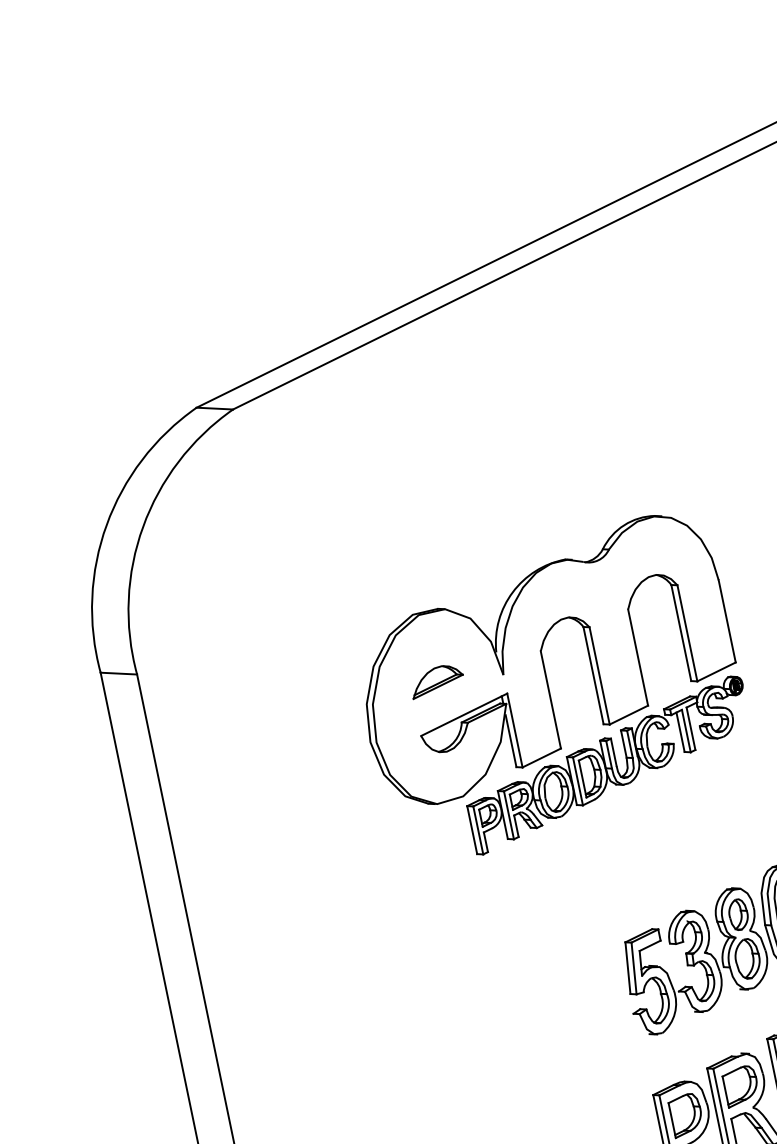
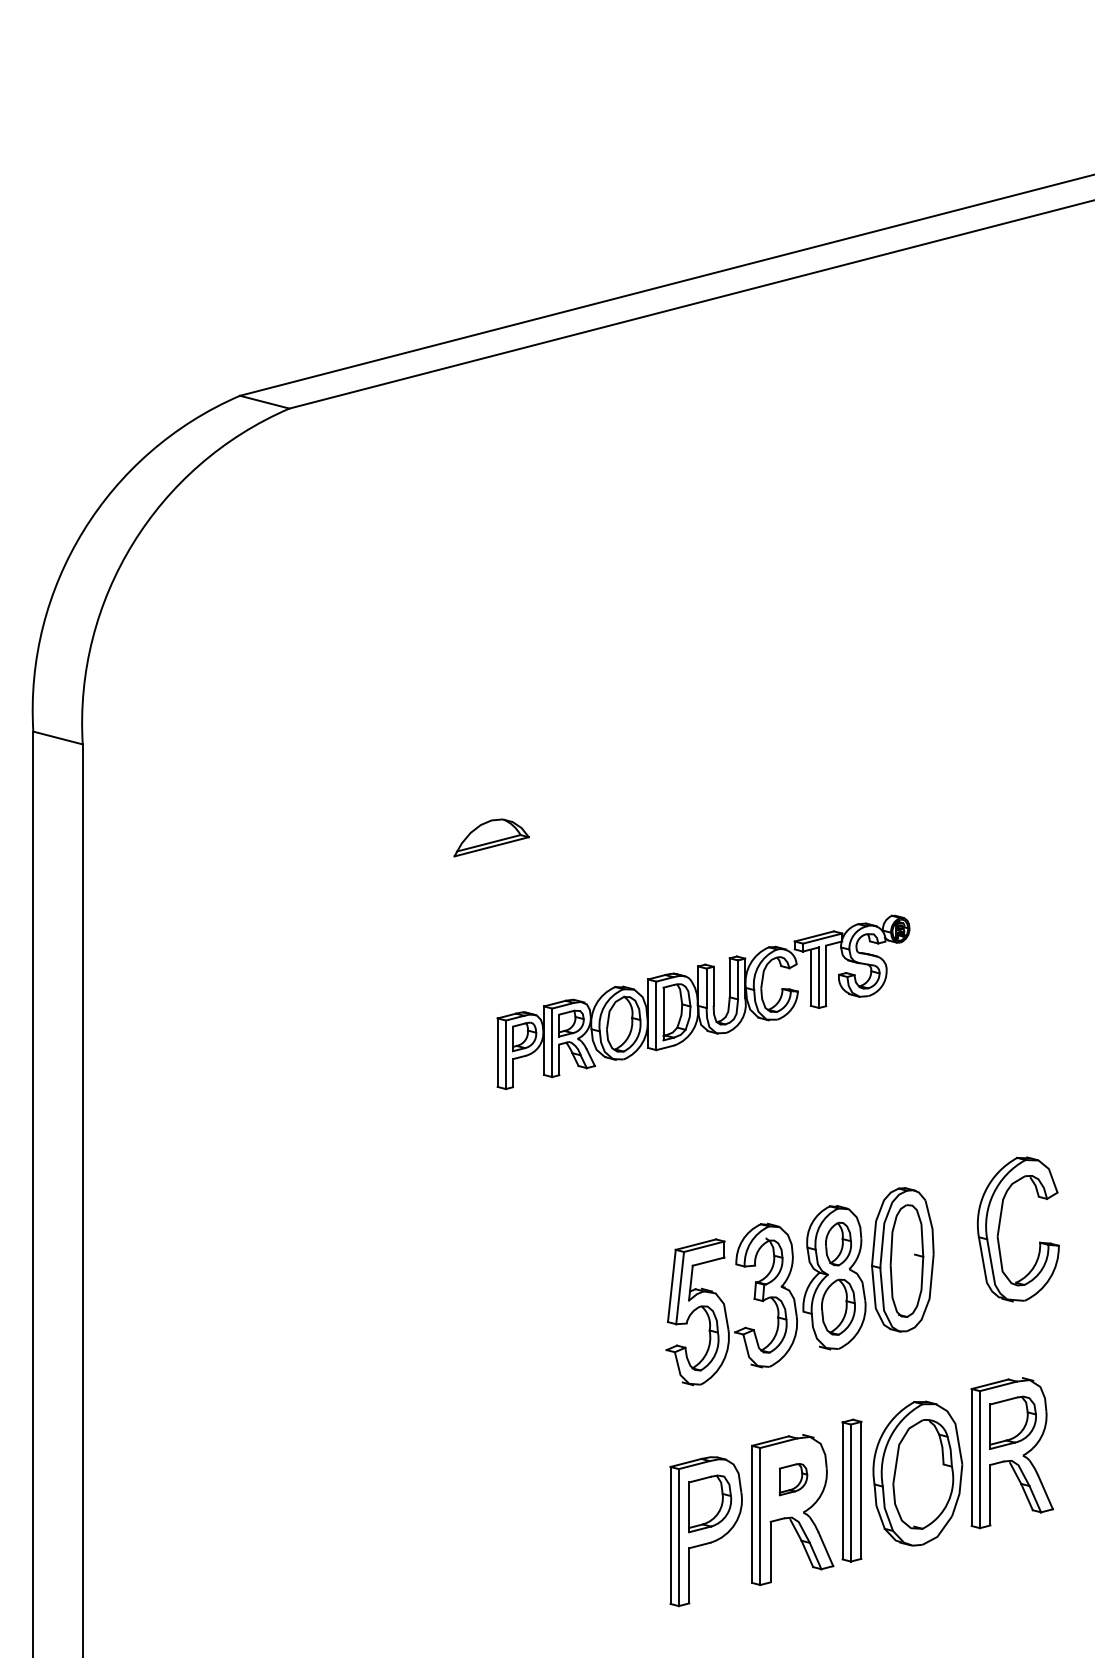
part: (544, 659) -> (644, 839), removed
part: (741, 1086) -> (793, 1479), size x0.6

